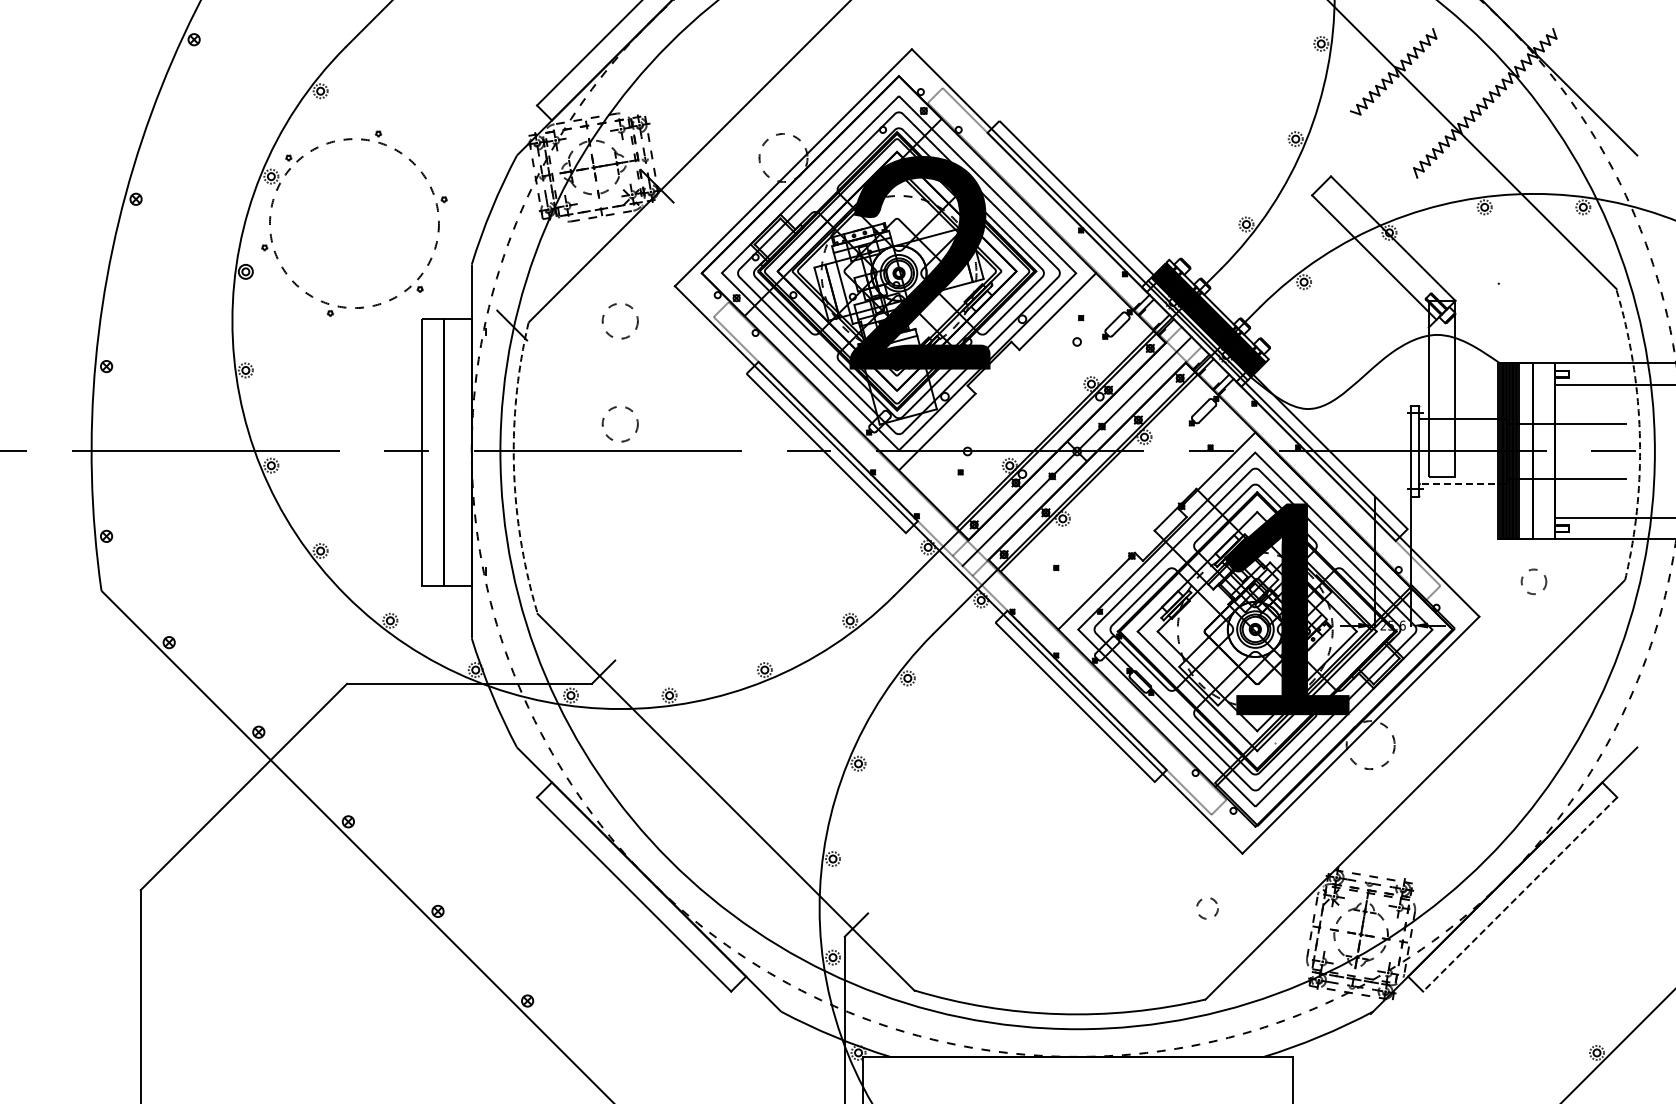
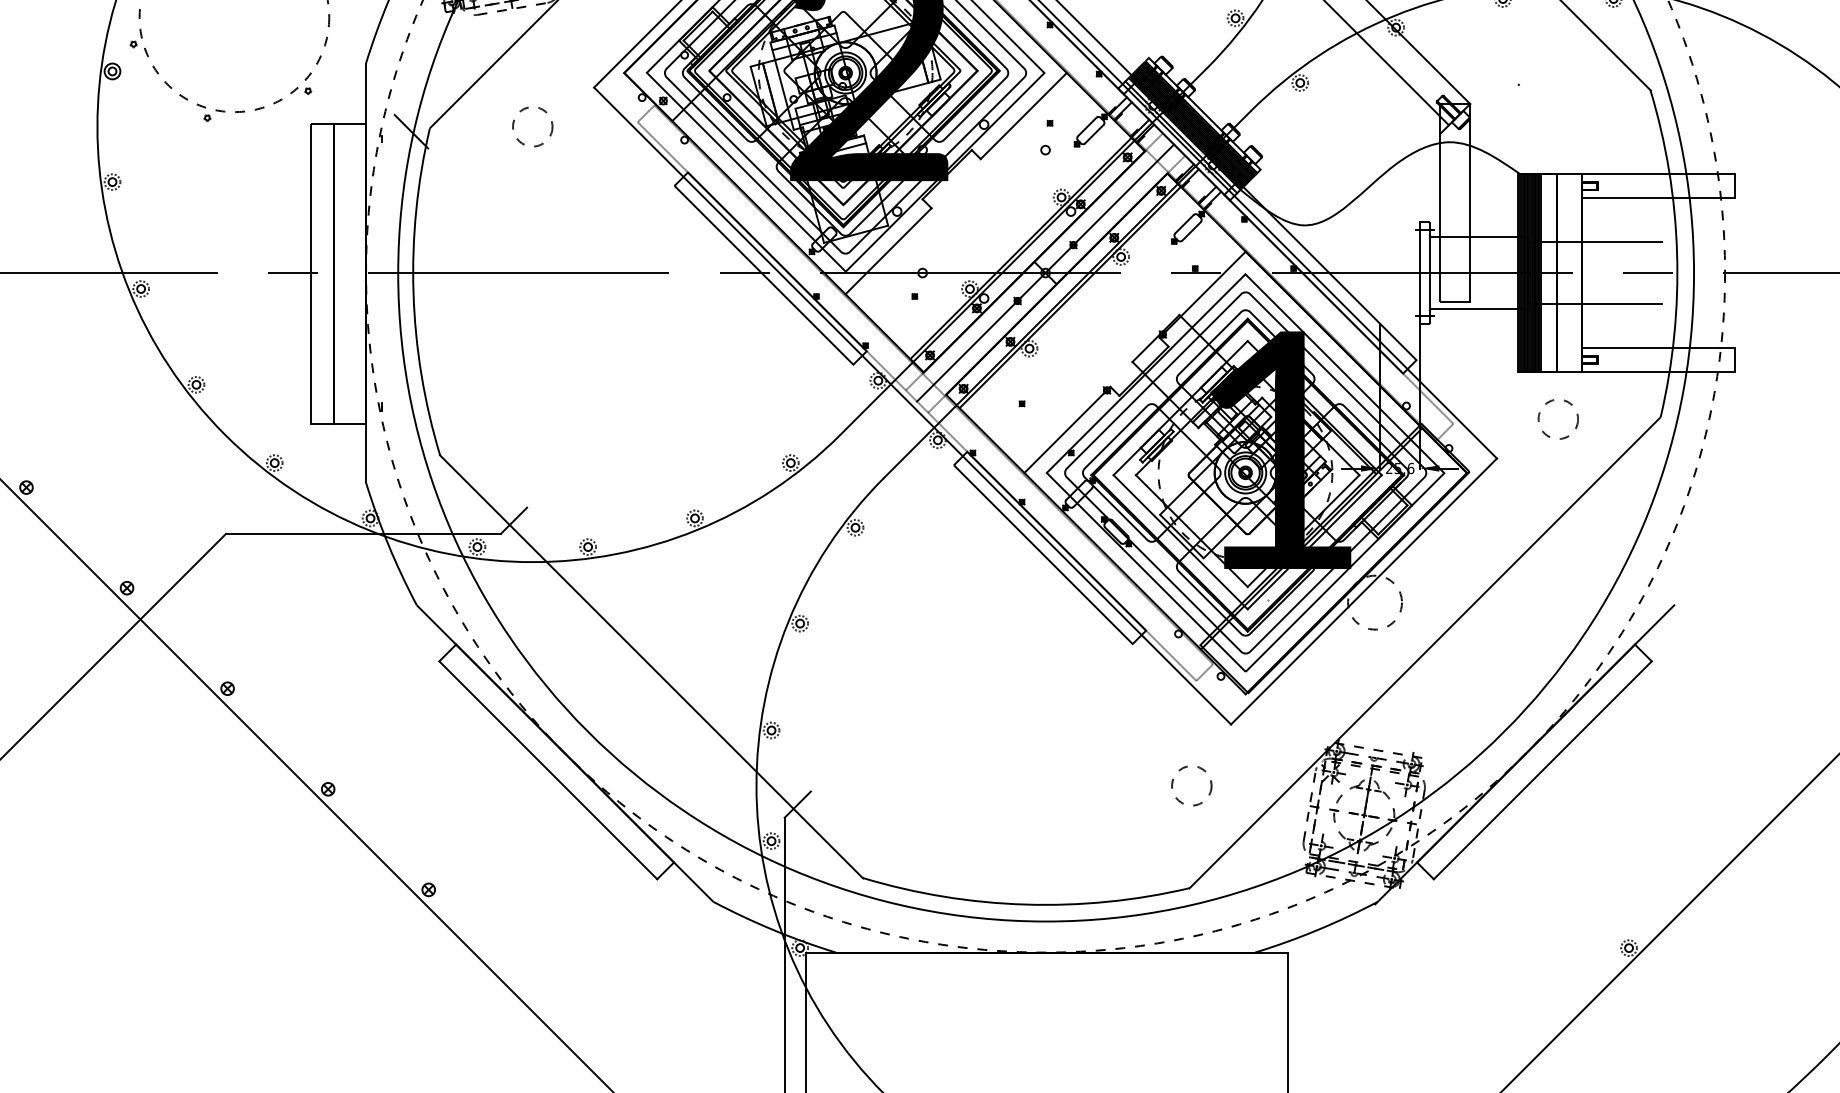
circle: (619, 424) -> (531, 242), removed
arc: (1639, 433) -> (1676, 252), dashed -> solid
arc: (514, 468) -> (414, 292), dashed -> solid
line: (1463, 483) -> (1479, 309), dashed -> solid
circle: (1533, 581) -> (1557, 418), size x1.43
line: (1519, 894) -> (1542, 770), dashed -> solid
circle: (1207, 908) -> (1191, 786), size x1.67

